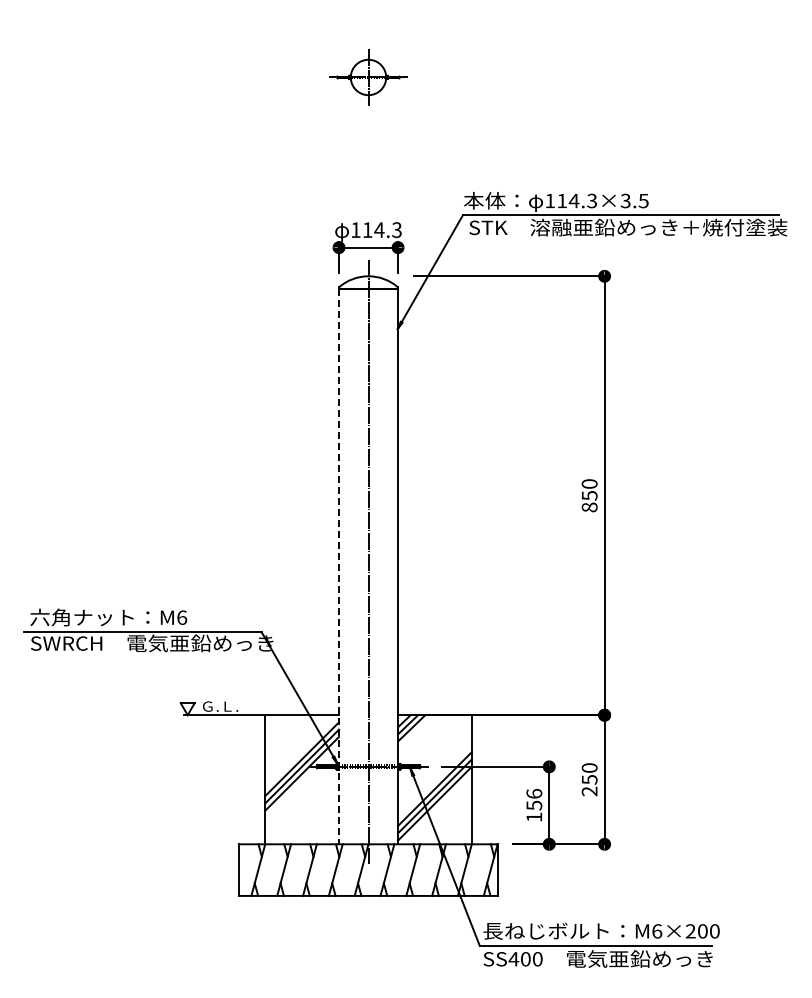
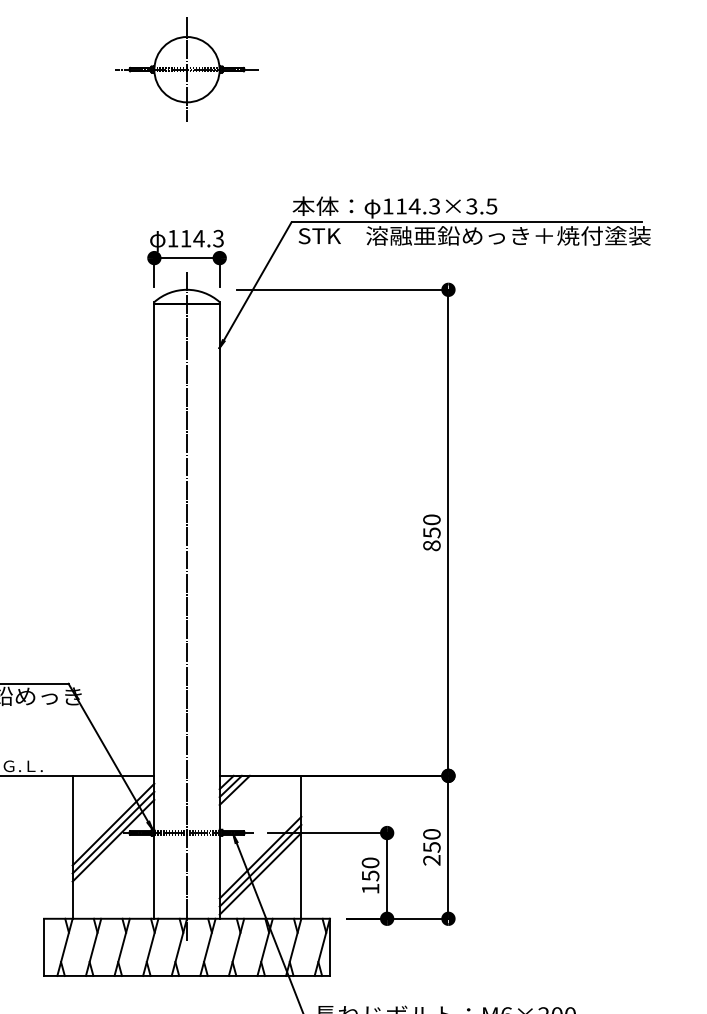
part: (368, 77) -> (187, 69), size x1.67
line: (339, 566) -> (154, 611), dashed -> solid
text: (534, 793) -> (370, 862), 156 -> 150

